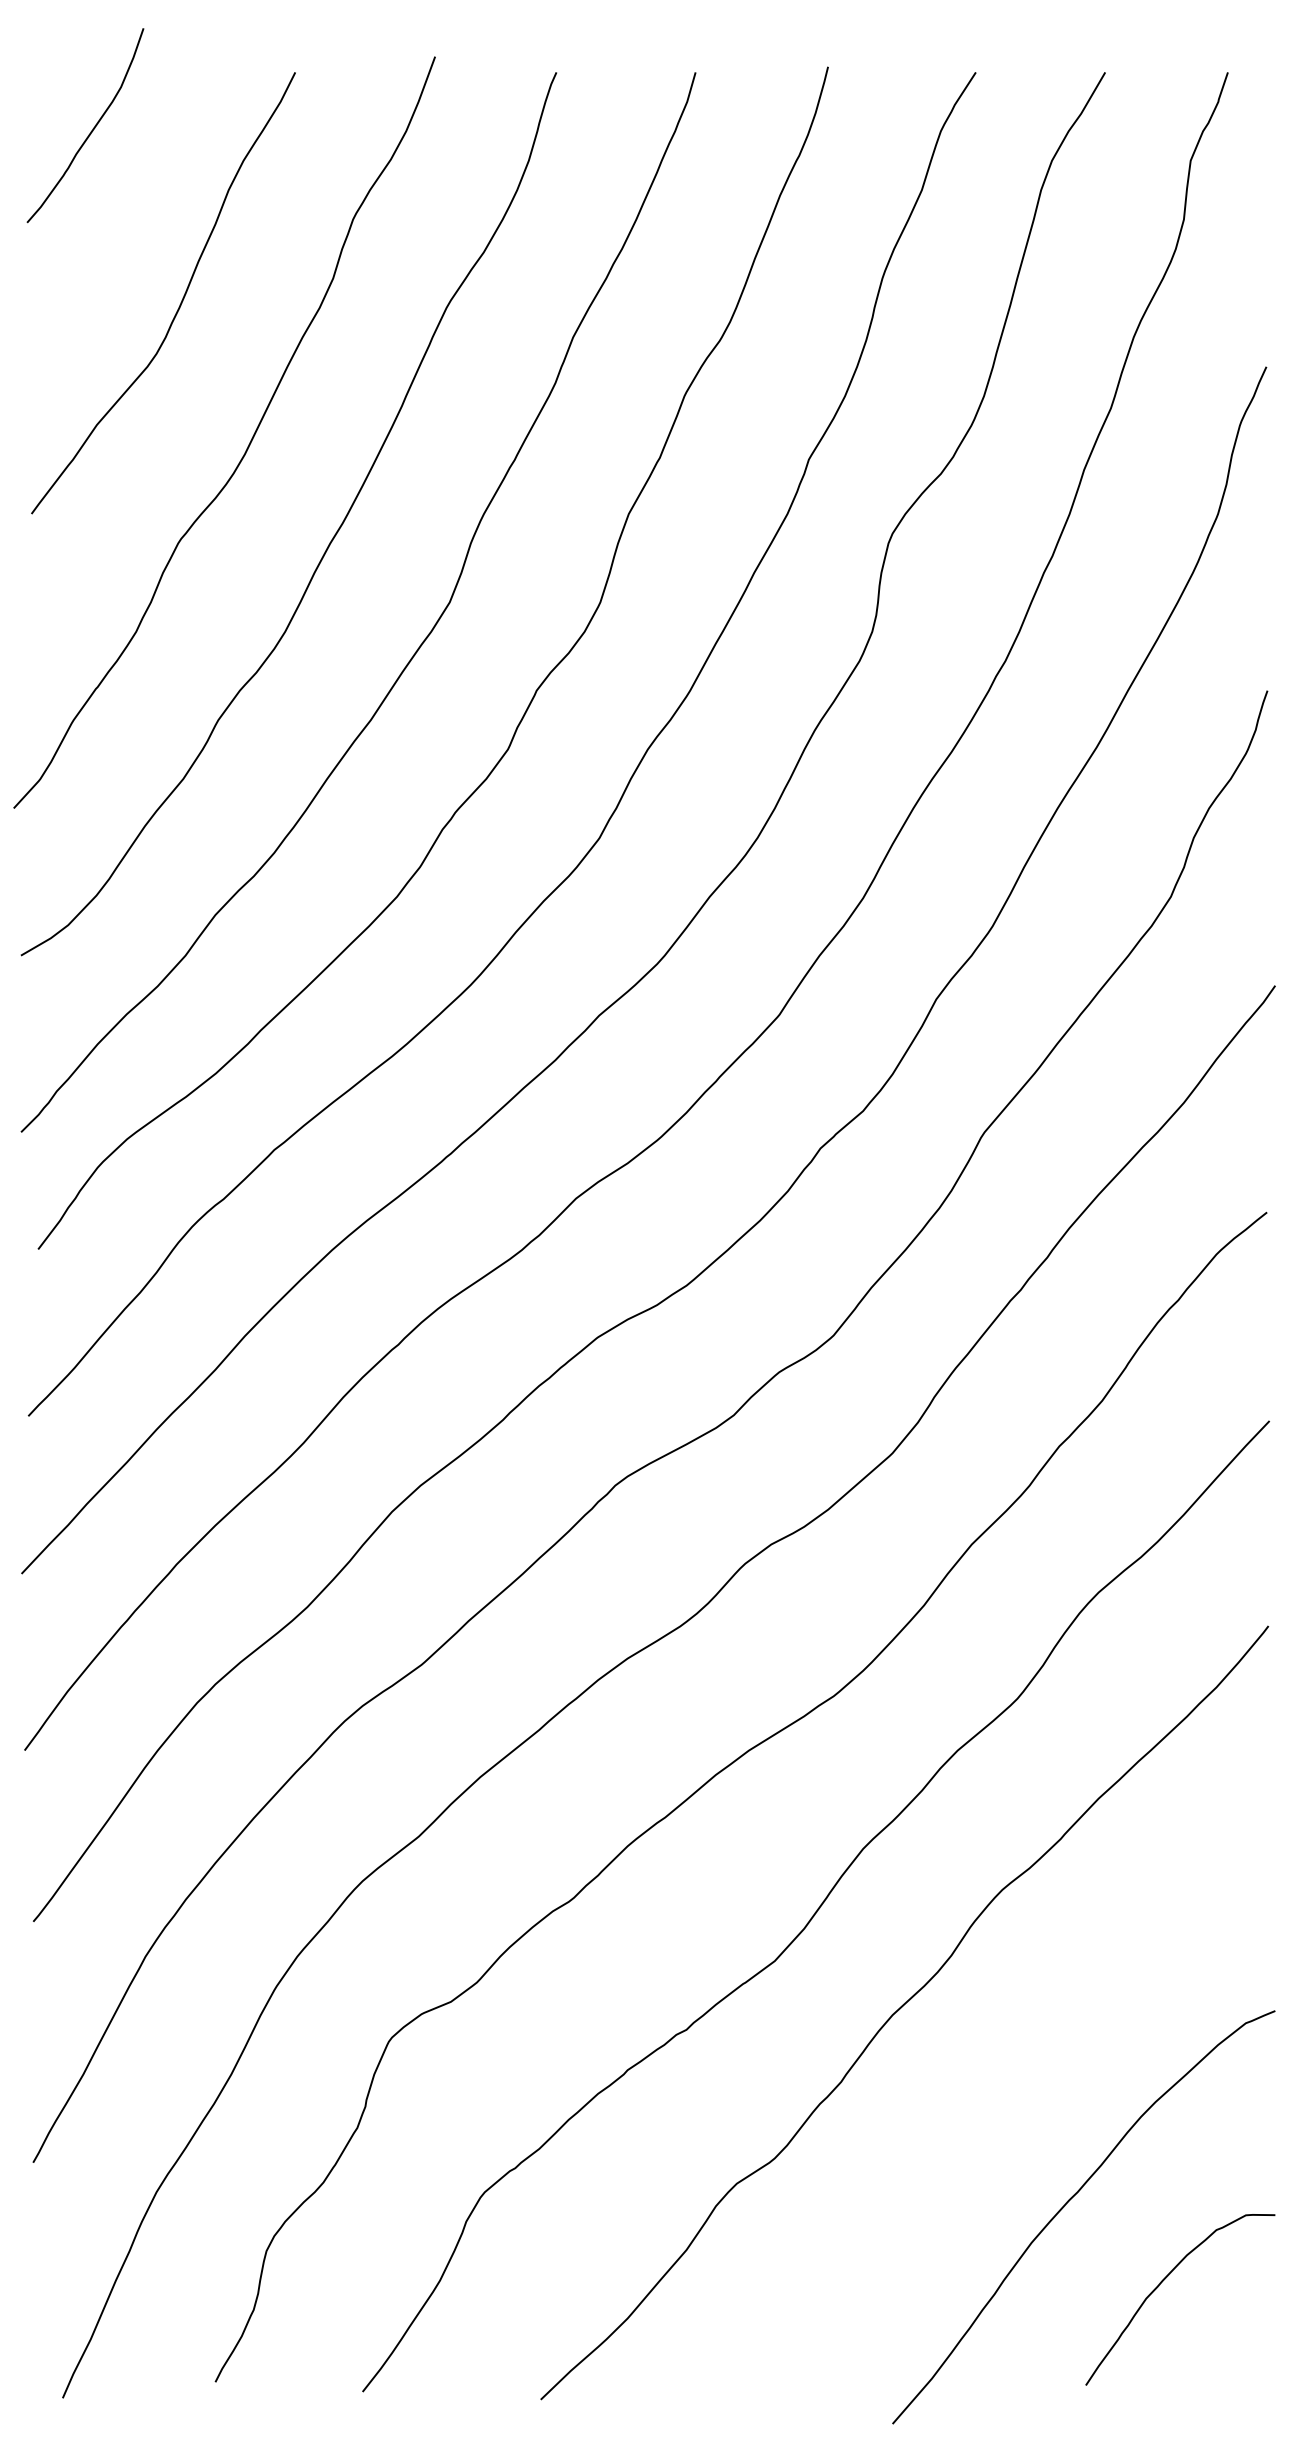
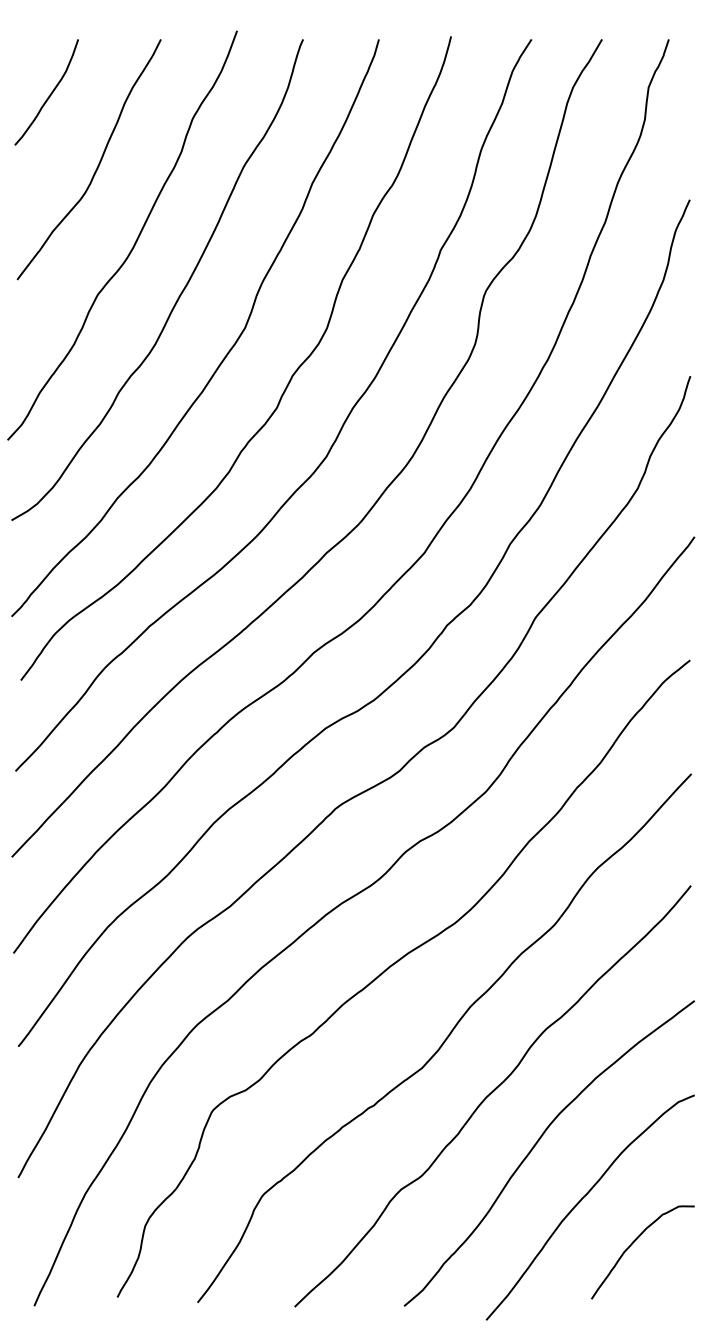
curve: (90, 129) -> (49, 94), moved
curve: (982, 2105) -> (535, 1146), added

